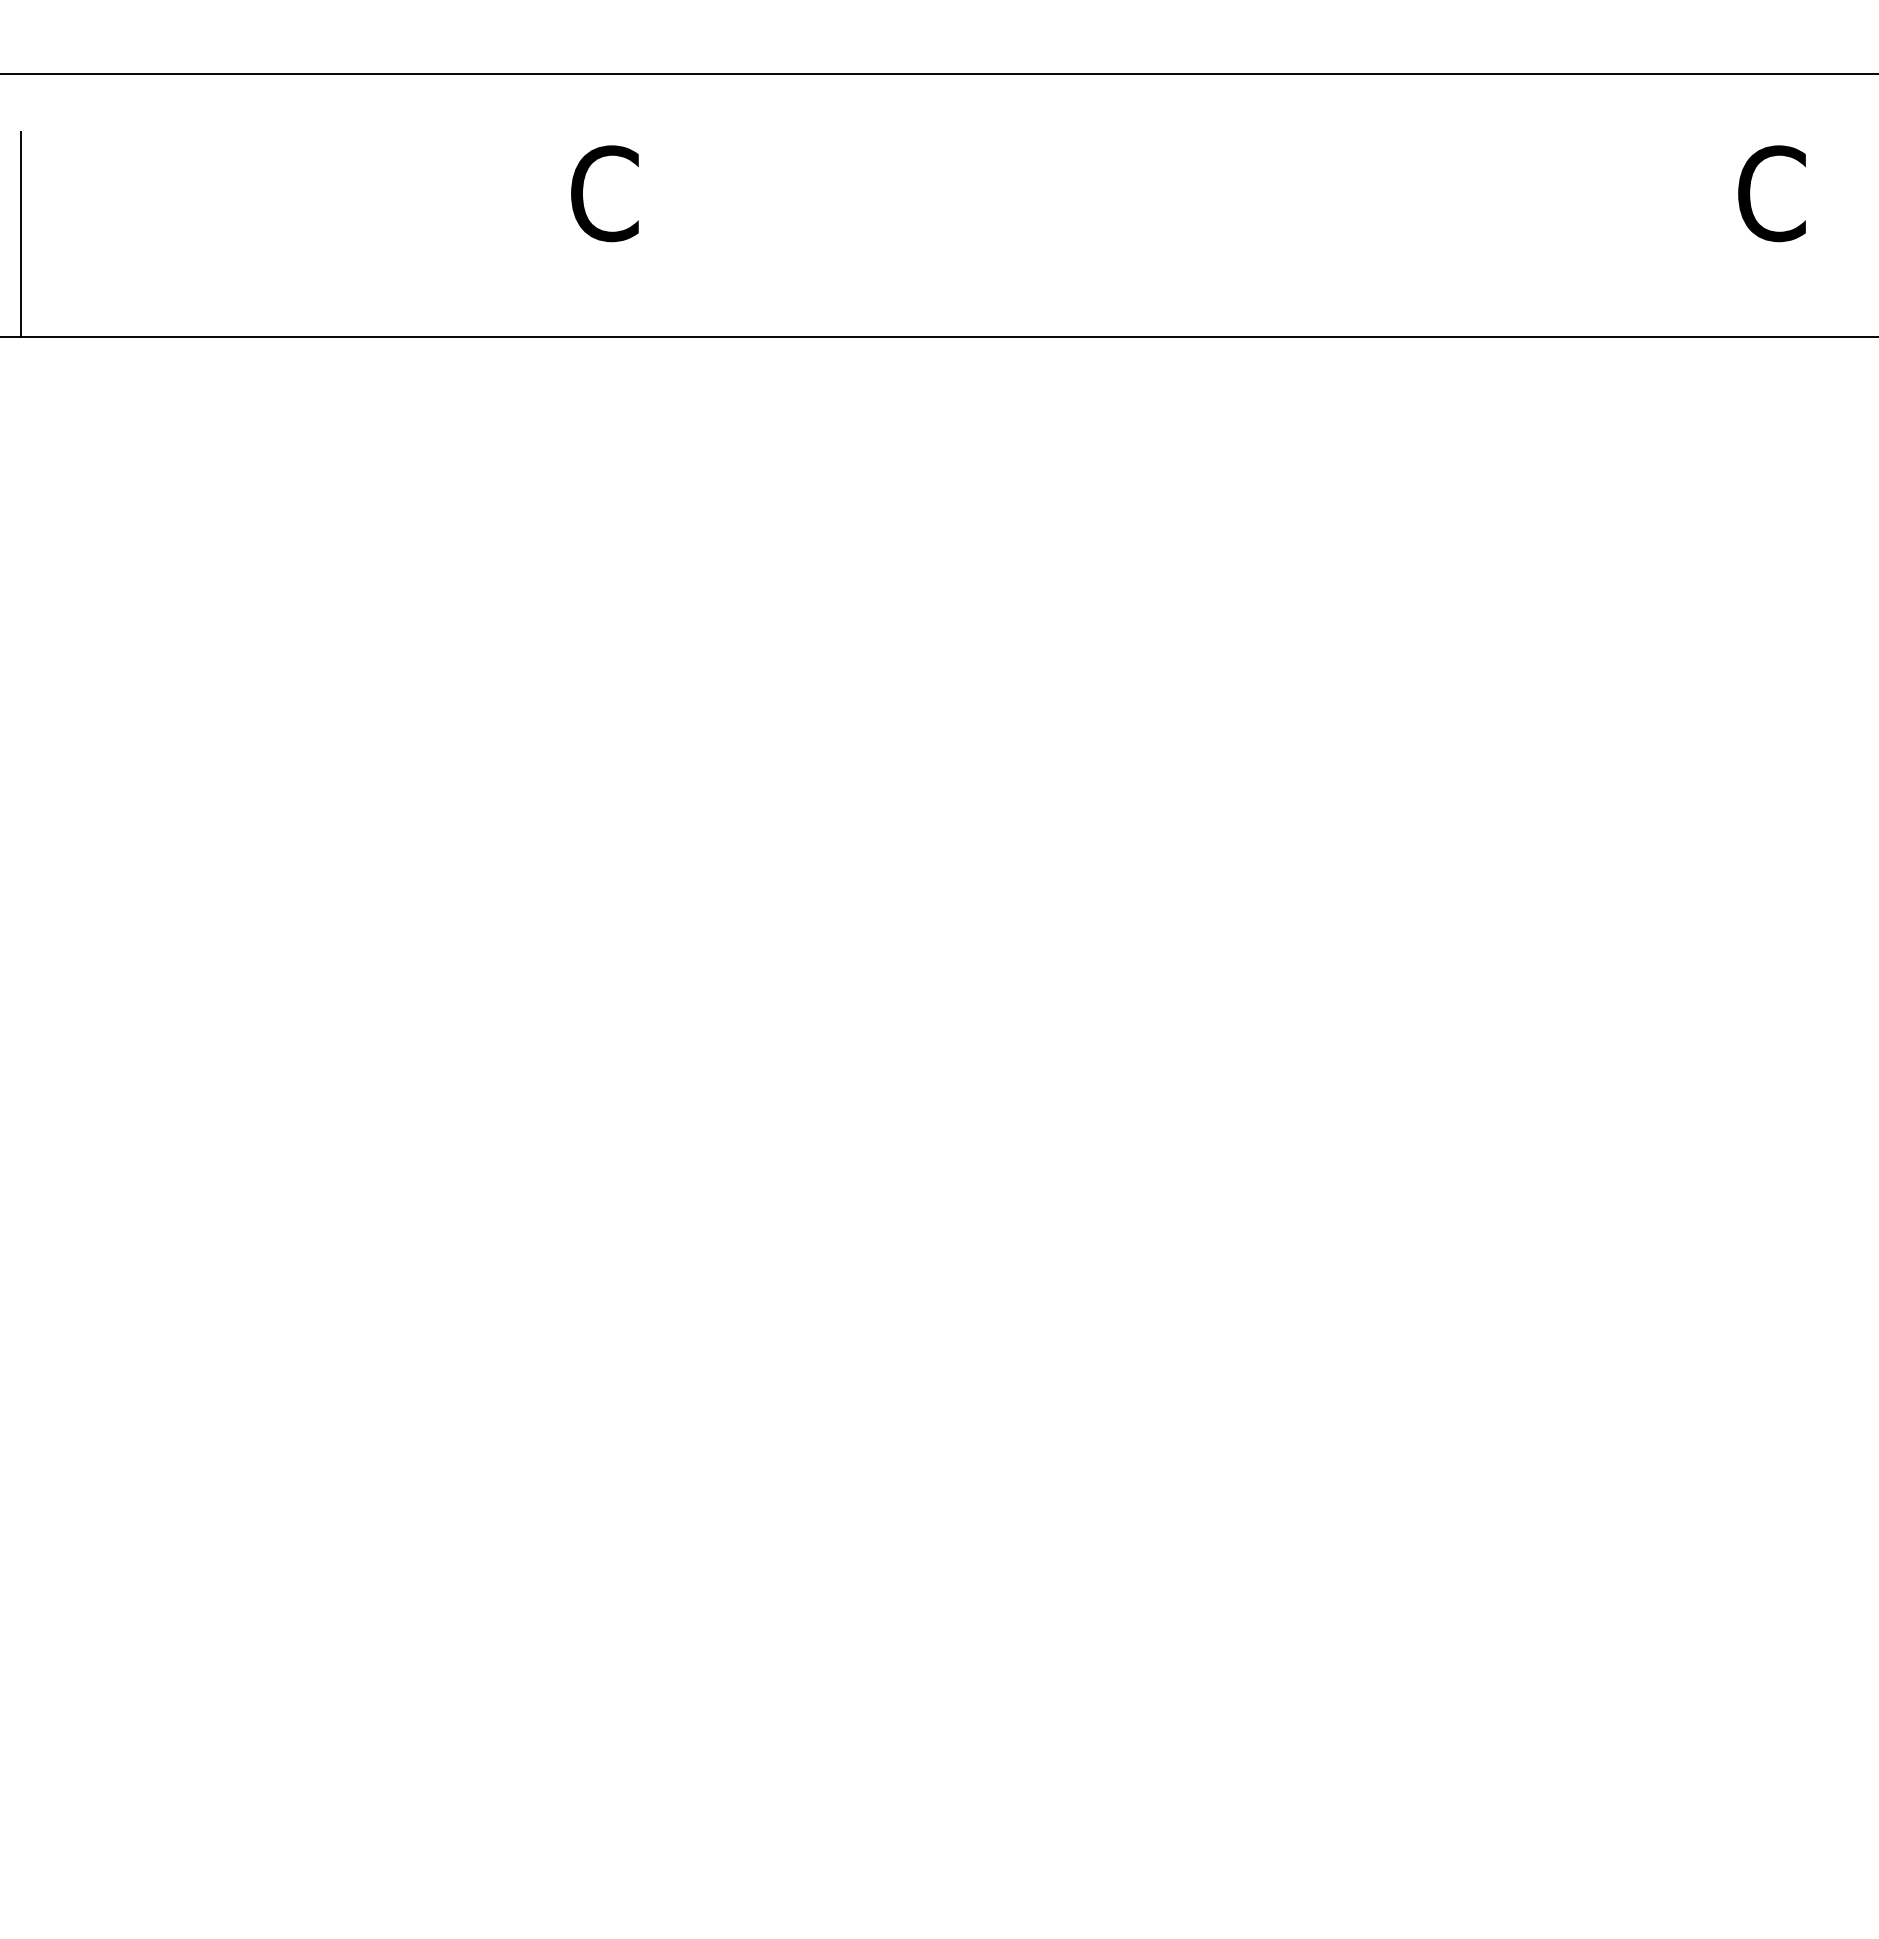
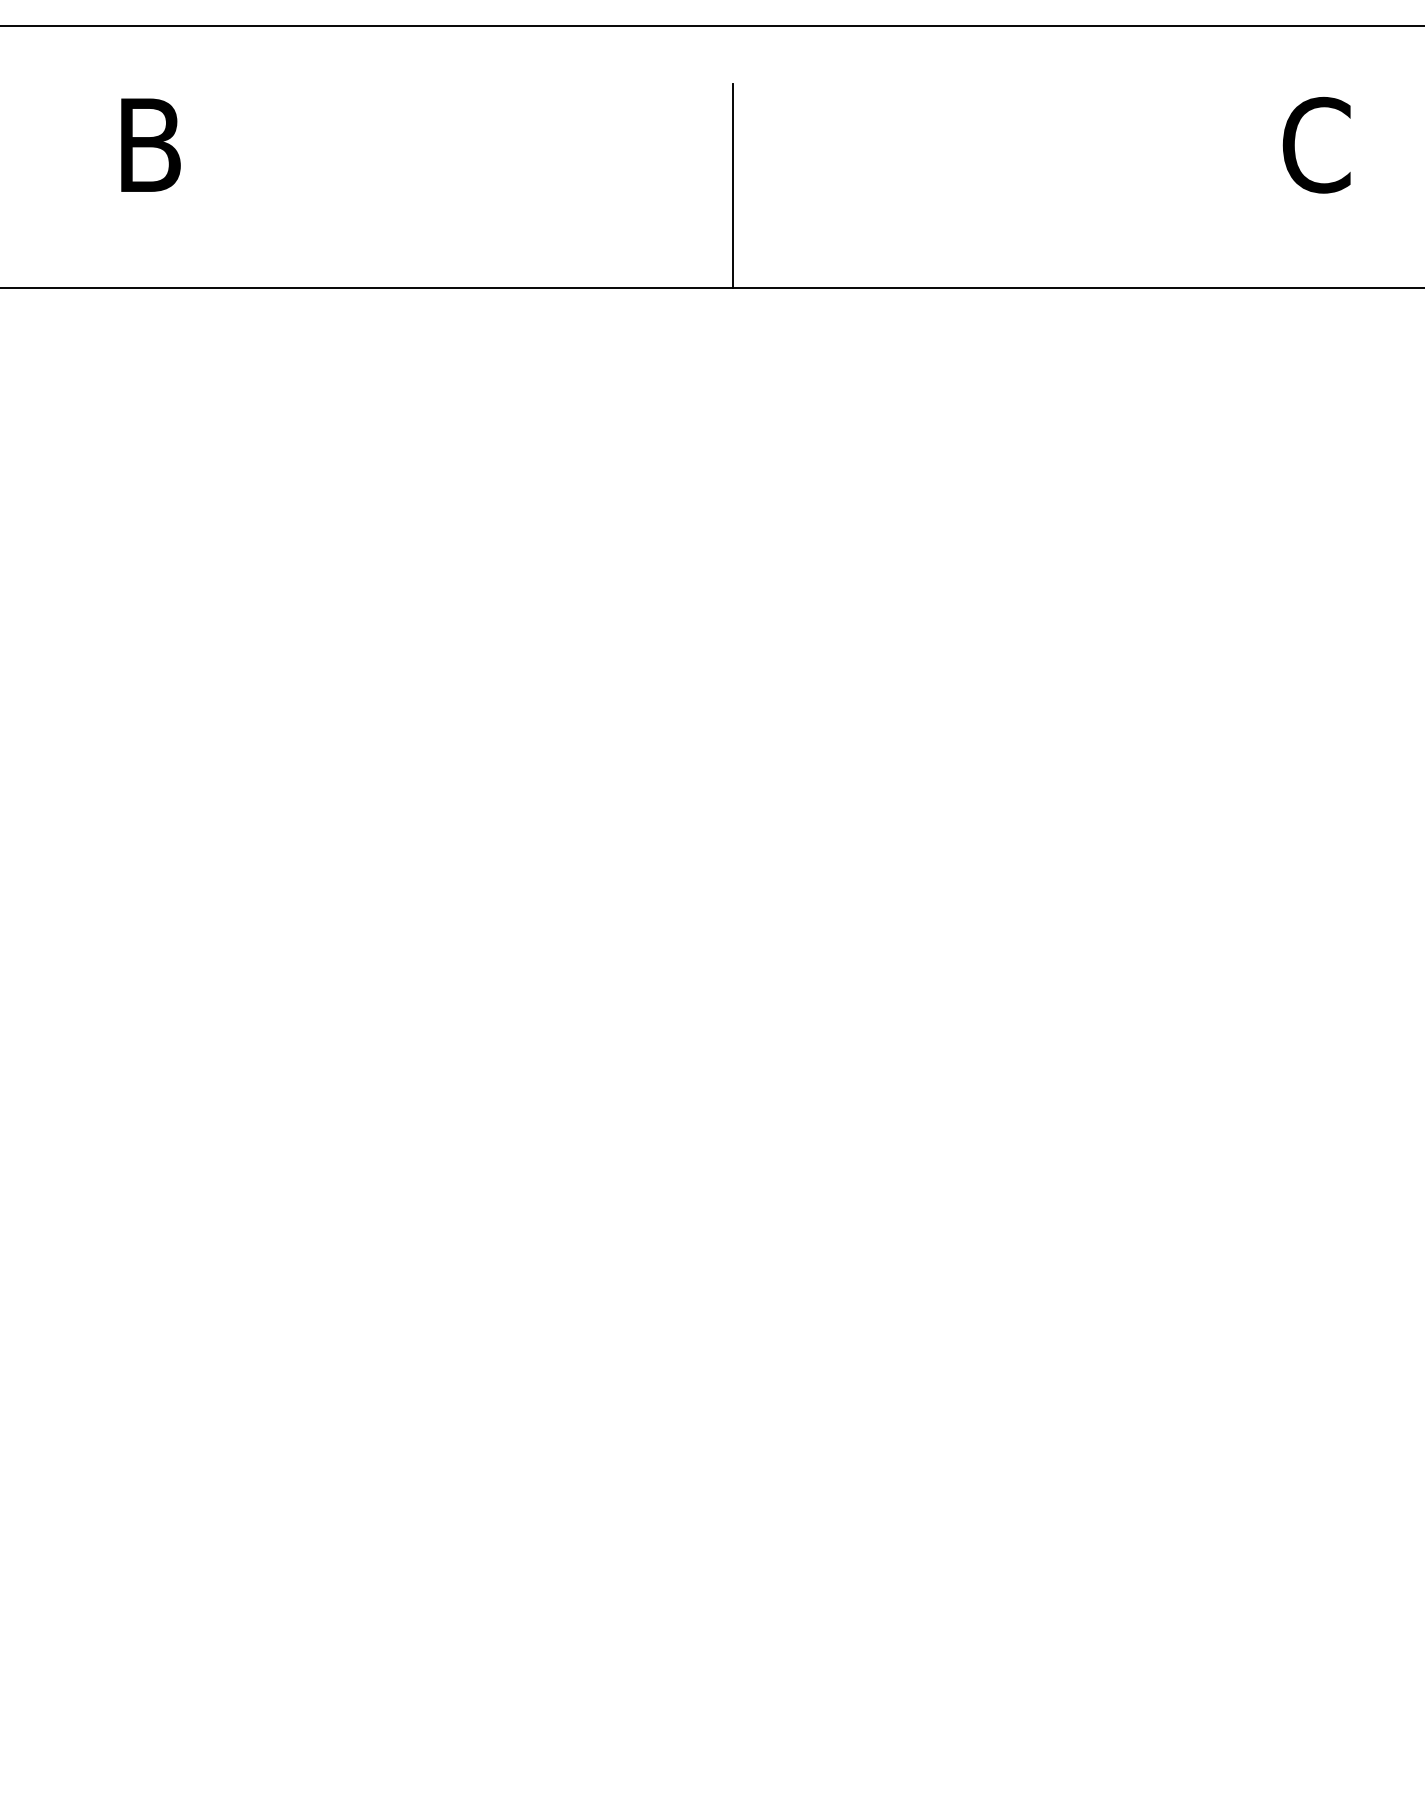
text: (604, 193) -> (149, 145), C -> B
line: (1188, 234) -> (733, 186), added

